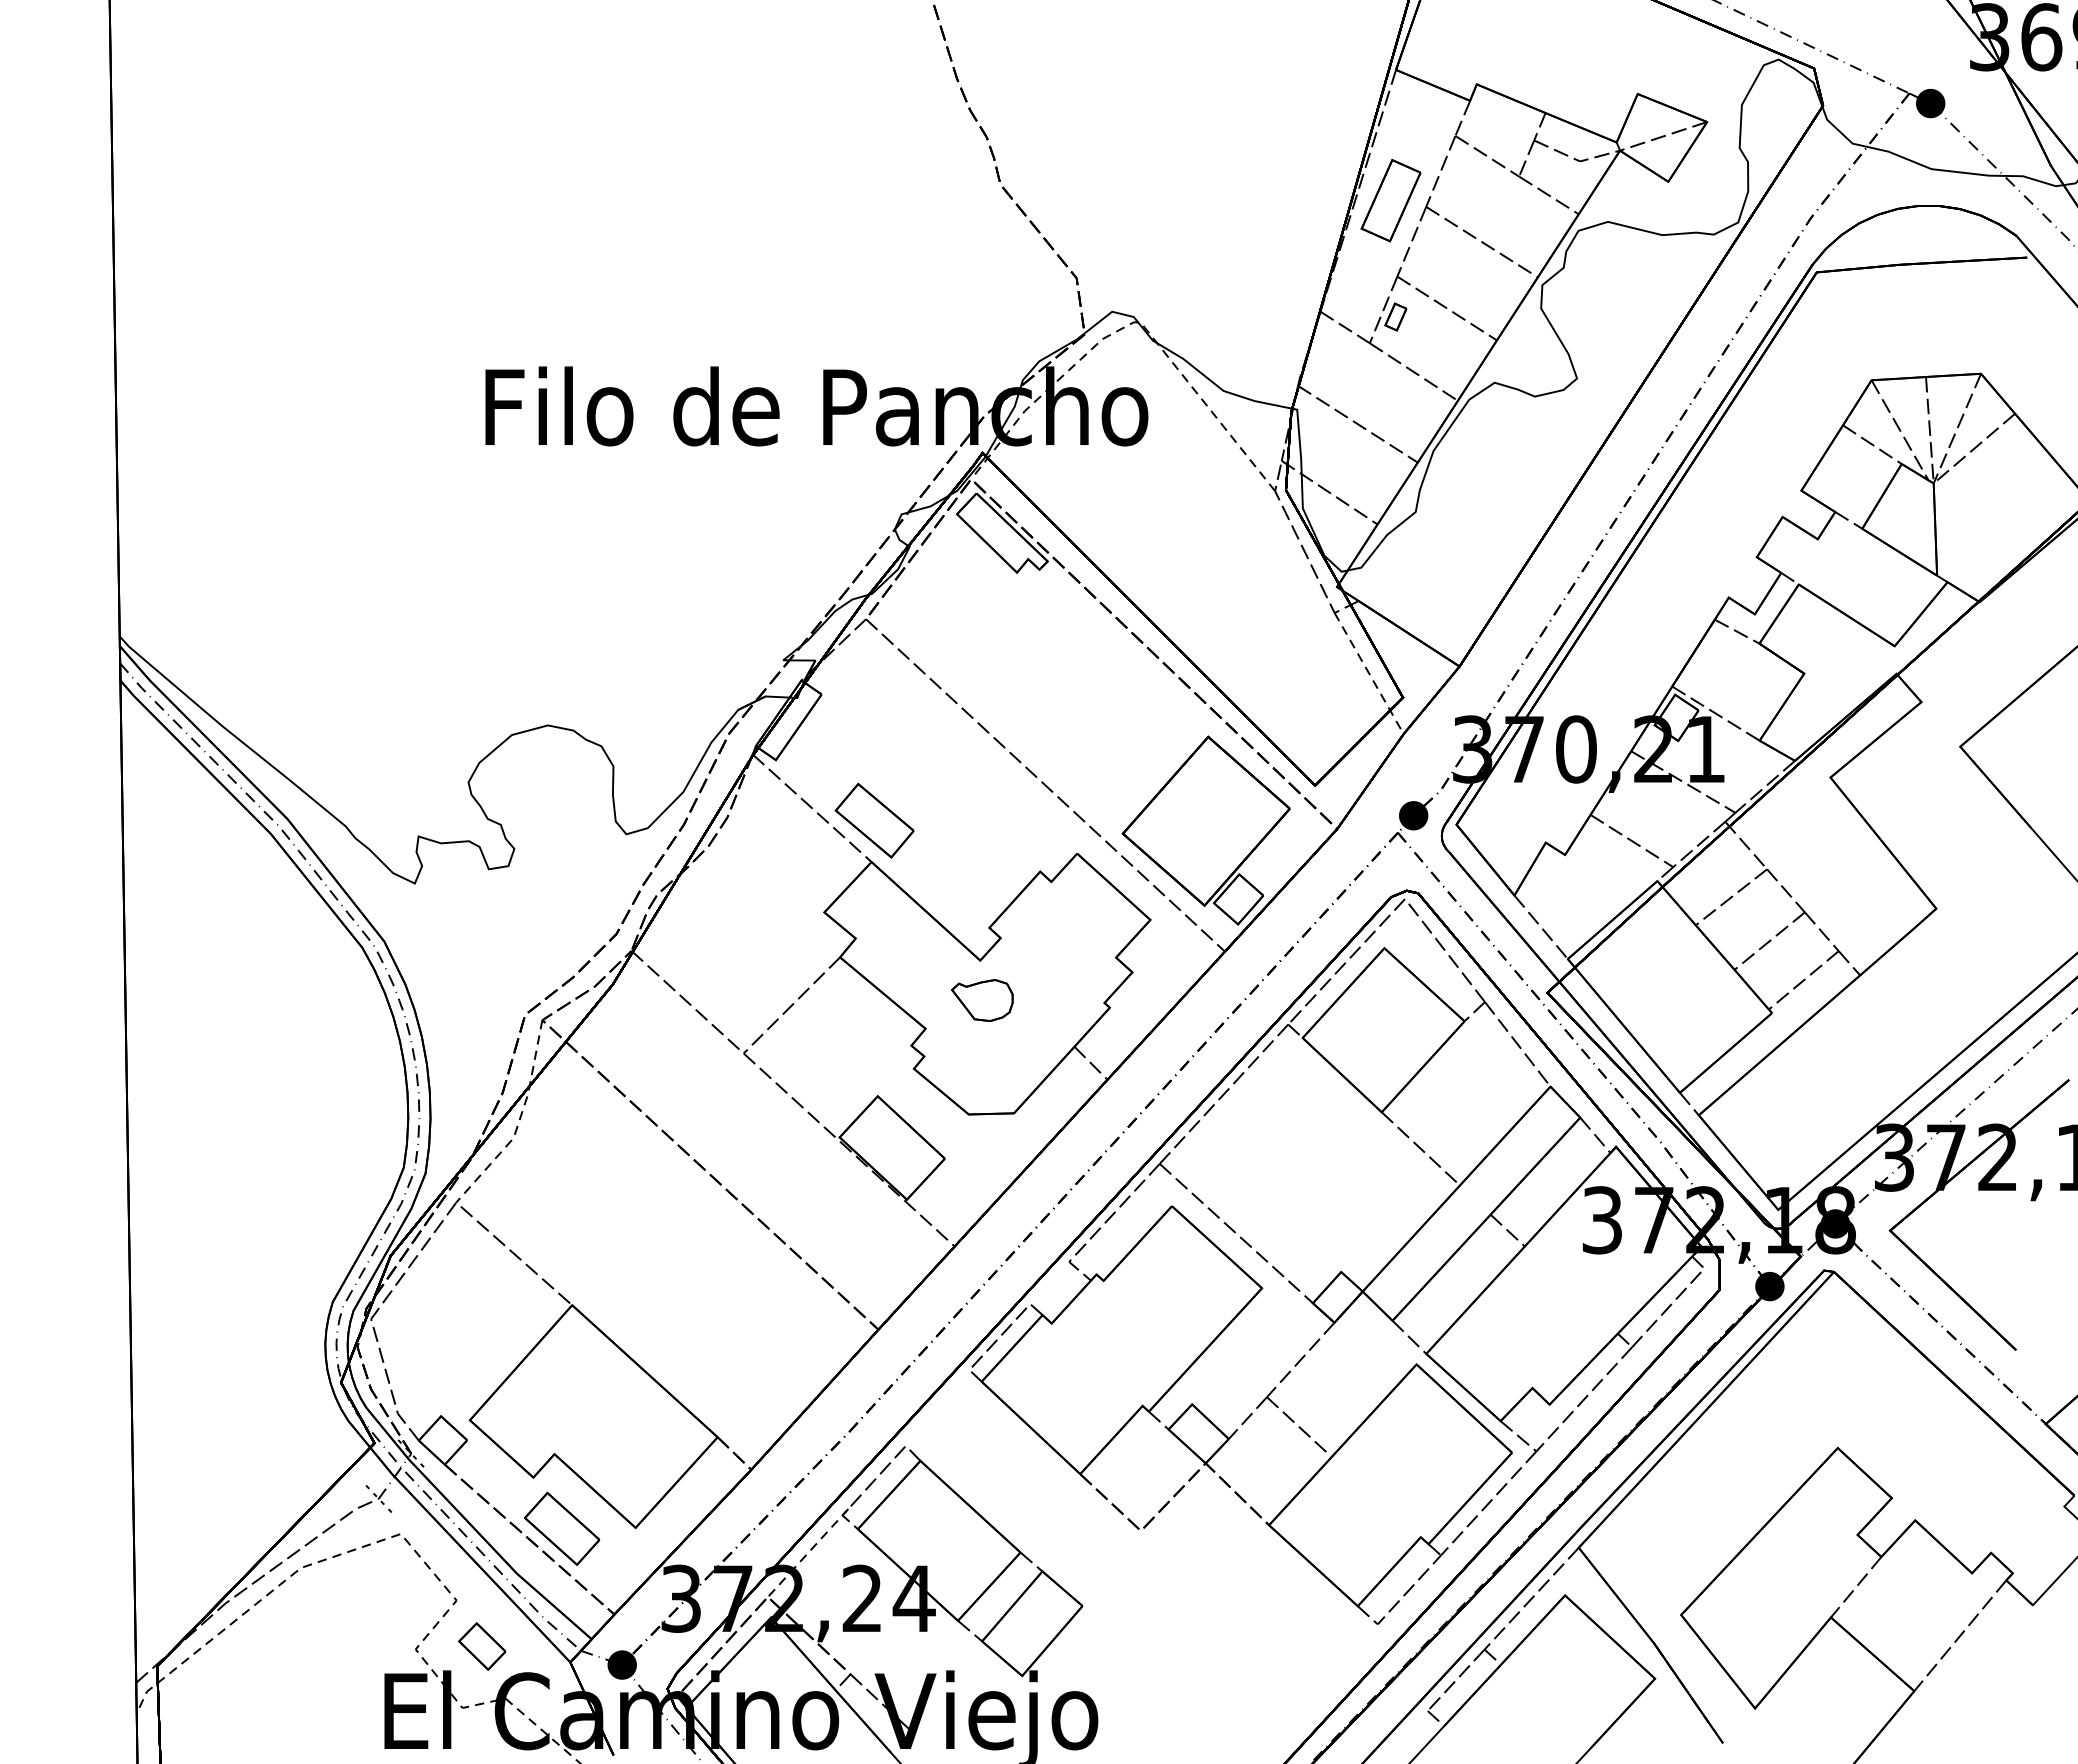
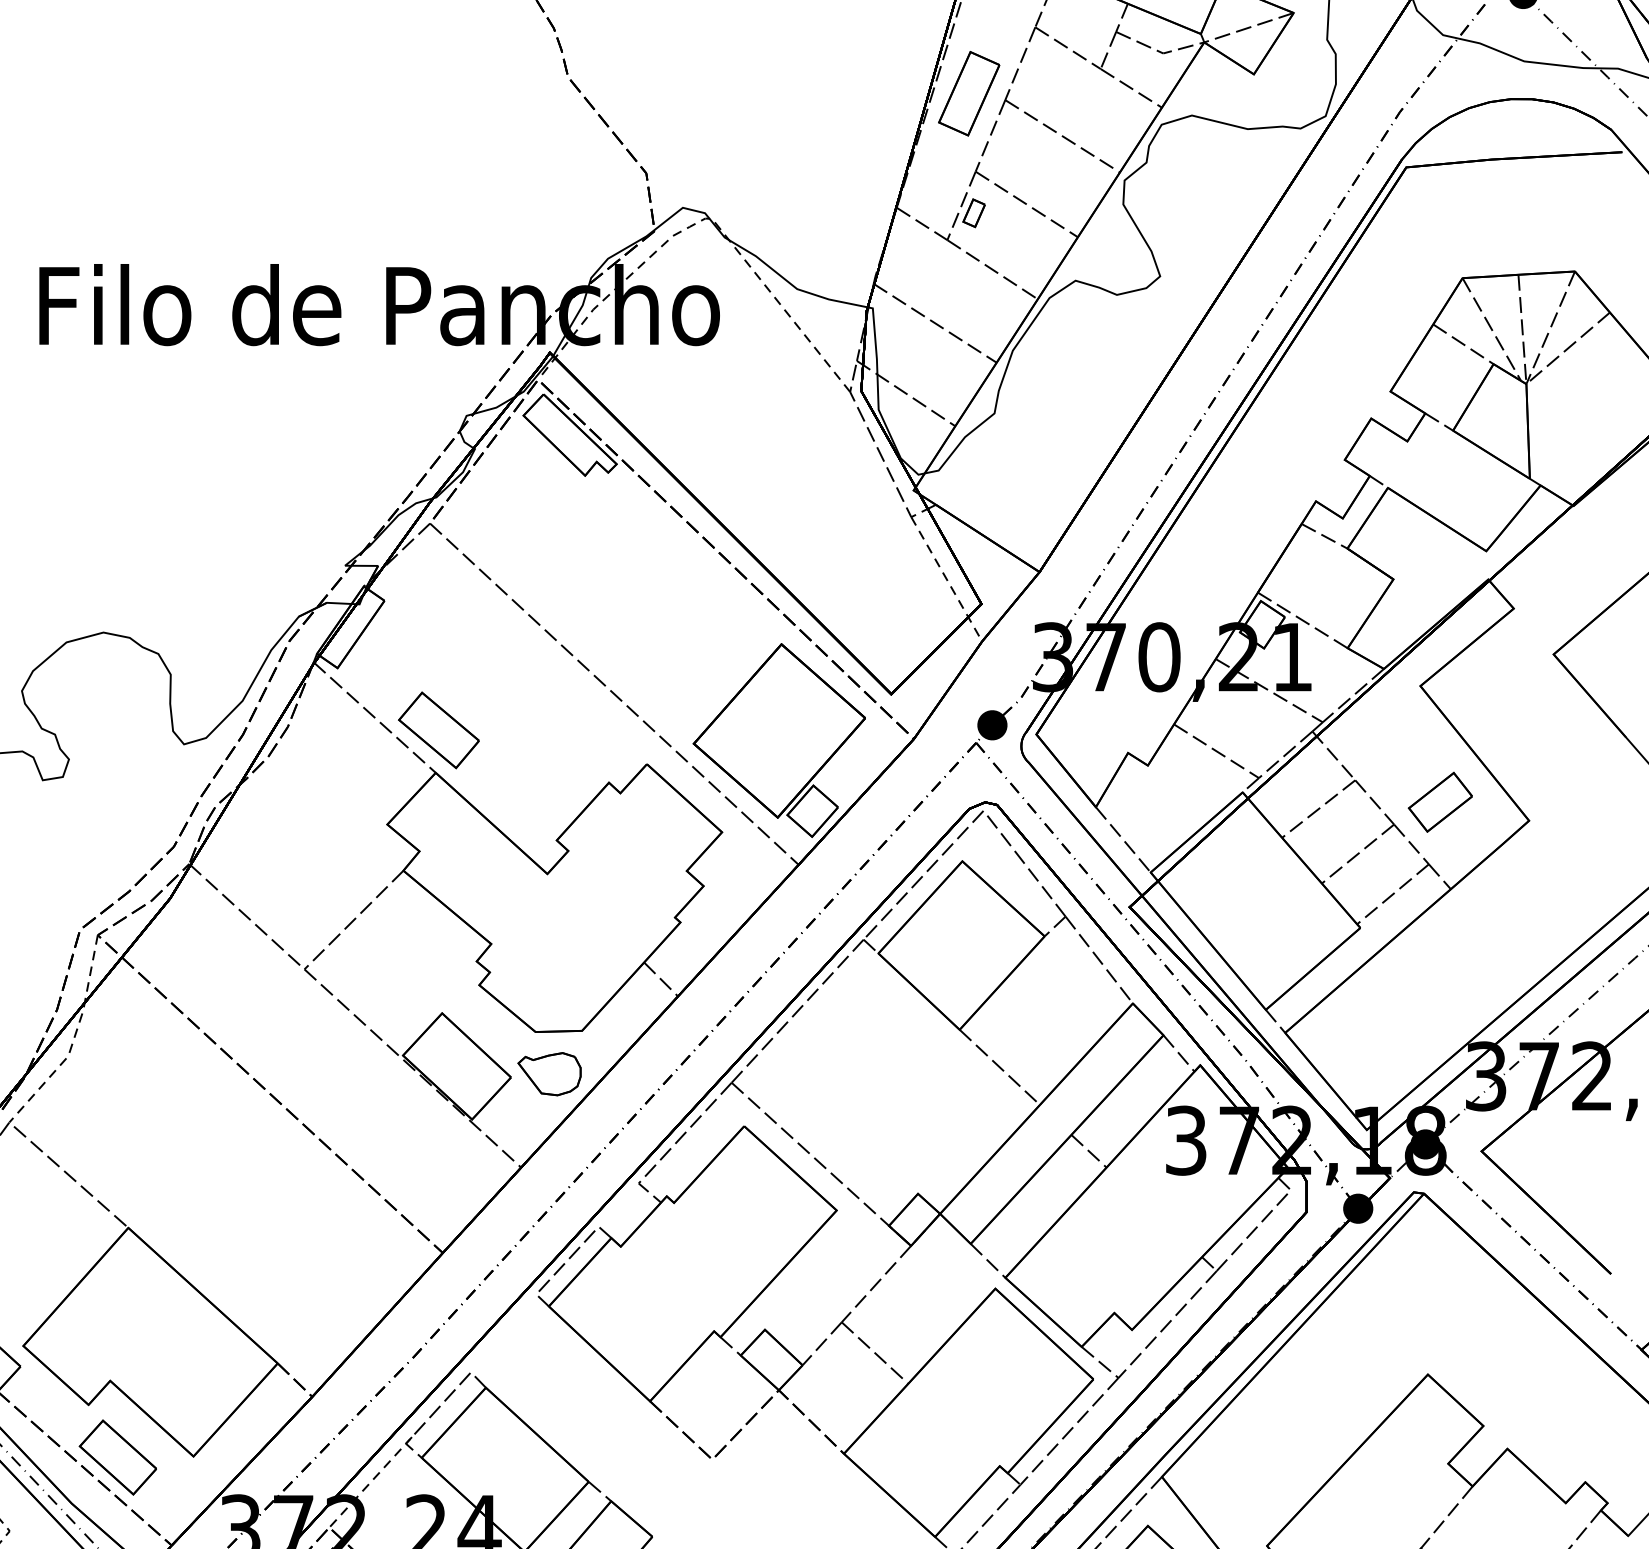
part: (1849, 890) -> (1439, 802), added
part: (982, 1000) -> (549, 1074), moved

